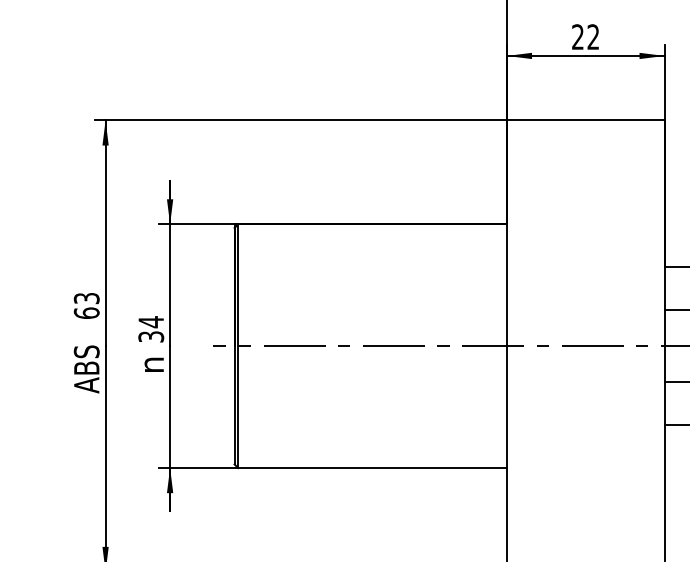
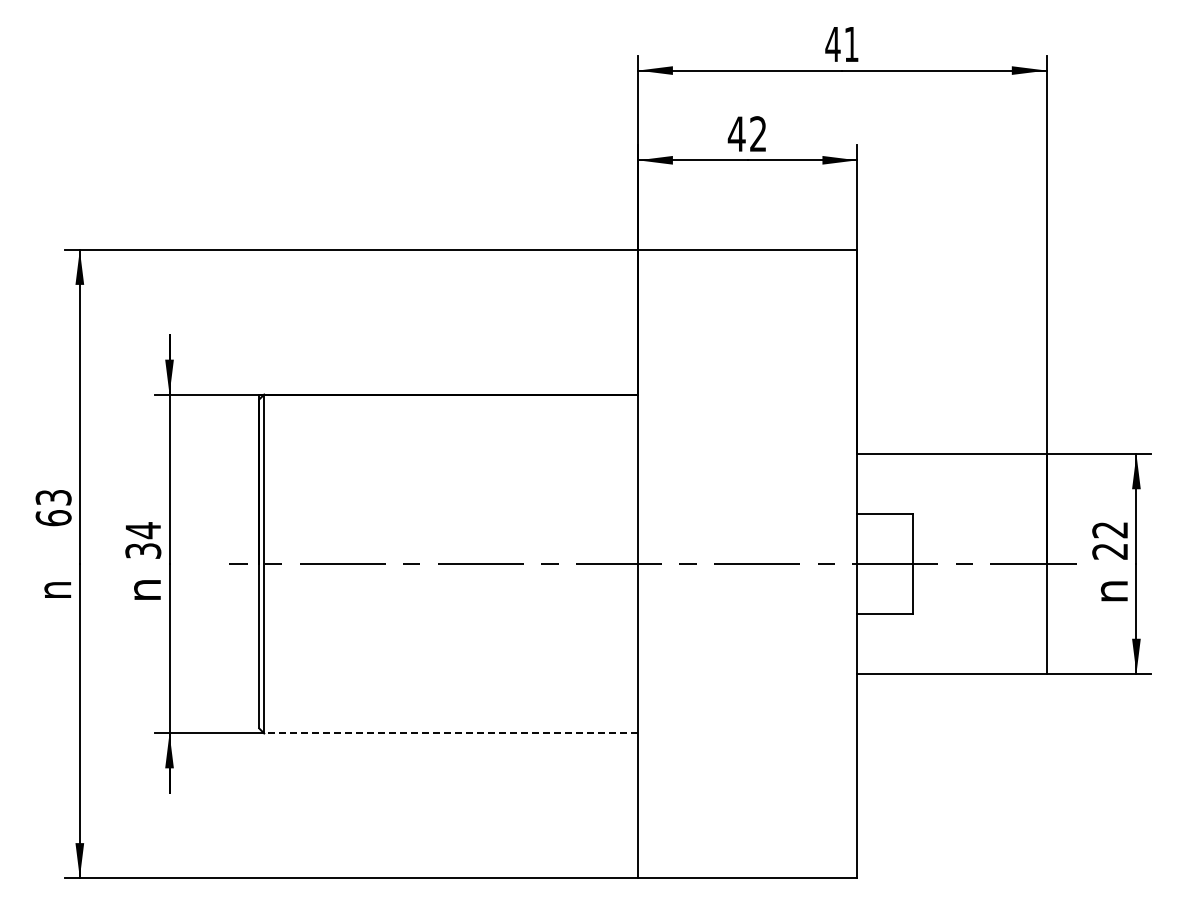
text: (577, 36) -> (736, 133), 22 -> 42
text: (86, 369) -> (53, 596), ABS -> n
line: (372, 468) -> (451, 733), solid -> dashed

